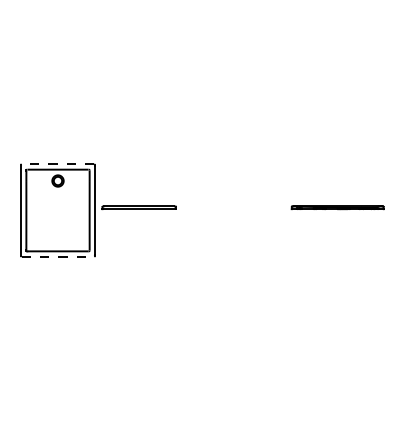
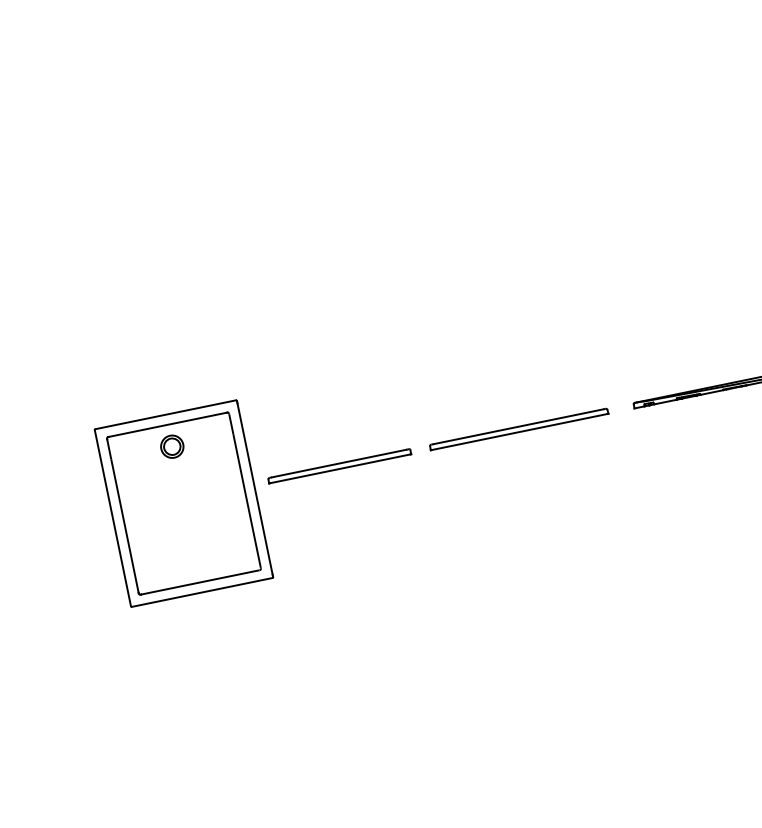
line: (57, 164) -> (164, 415), dashed -> solid
part: (232, 207) -> (519, 428), added
line: (58, 256) -> (203, 592), dashed -> solid

